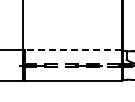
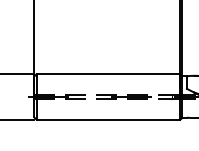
line: (73, 50) -> (108, 74), dashed -> solid

